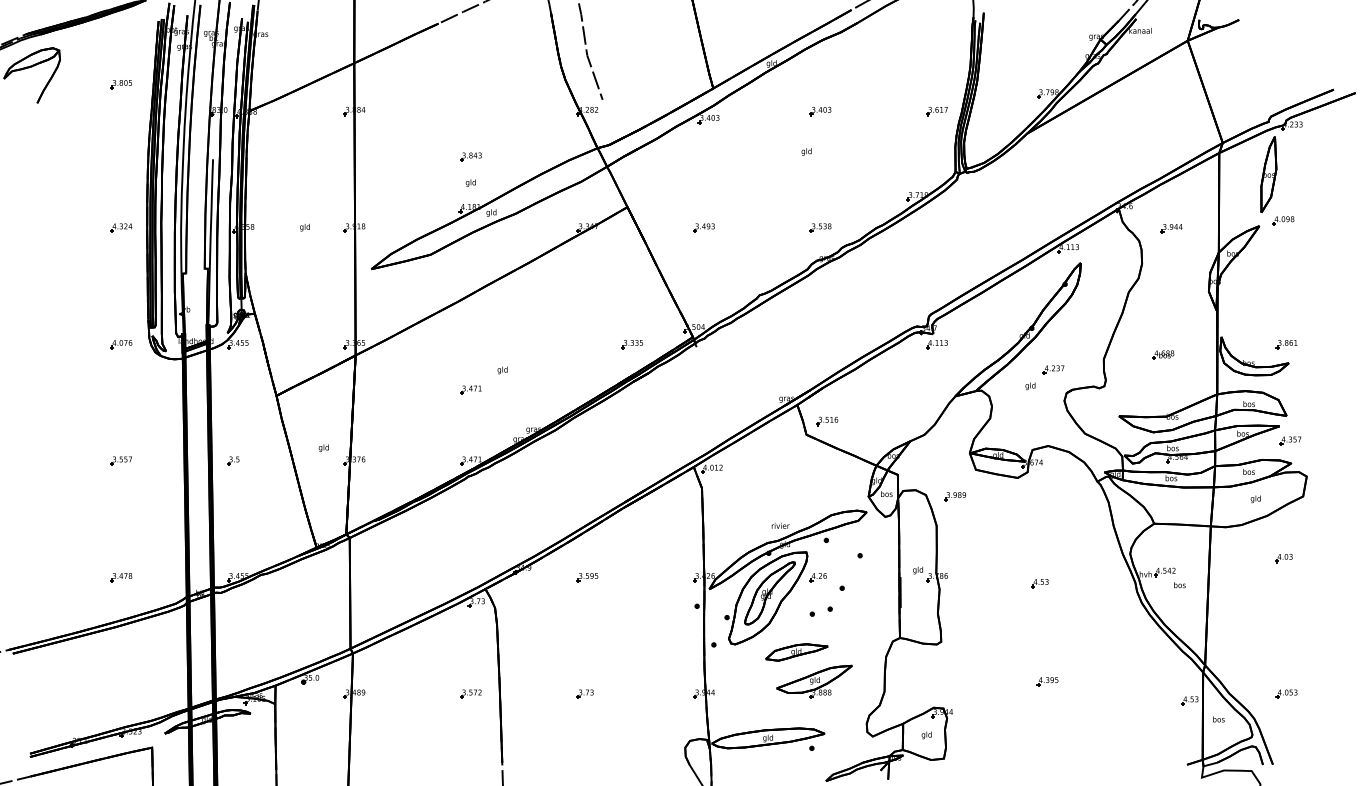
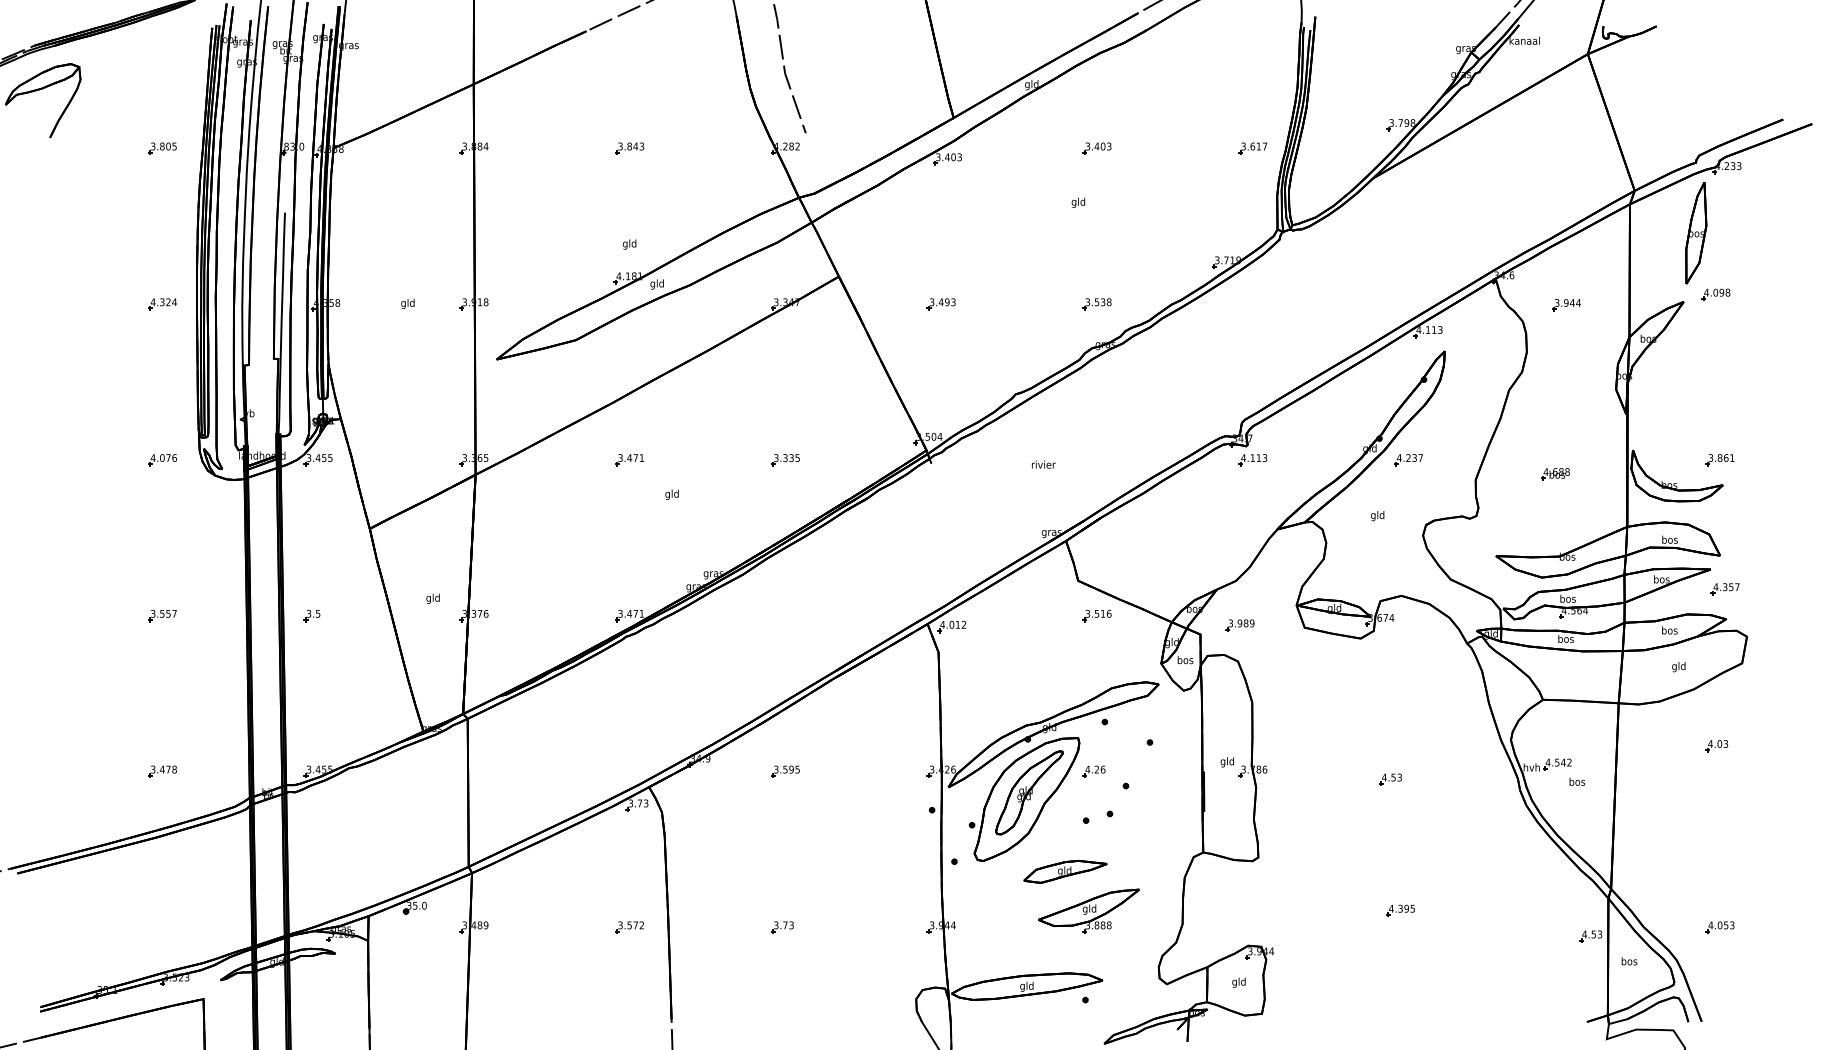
part: (121, 84) -> (162, 148), moved
part: (470, 156) -> (629, 148), moved
part: (632, 344) -> (785, 460), moved
part: (1053, 370) -> (1408, 460), moved
part: (470, 390) -> (629, 460), moved
part: (826, 421) -> (1096, 615), moved
part: (954, 496) -> (1239, 625), moved
text: (780, 525) -> (1043, 464), moved

